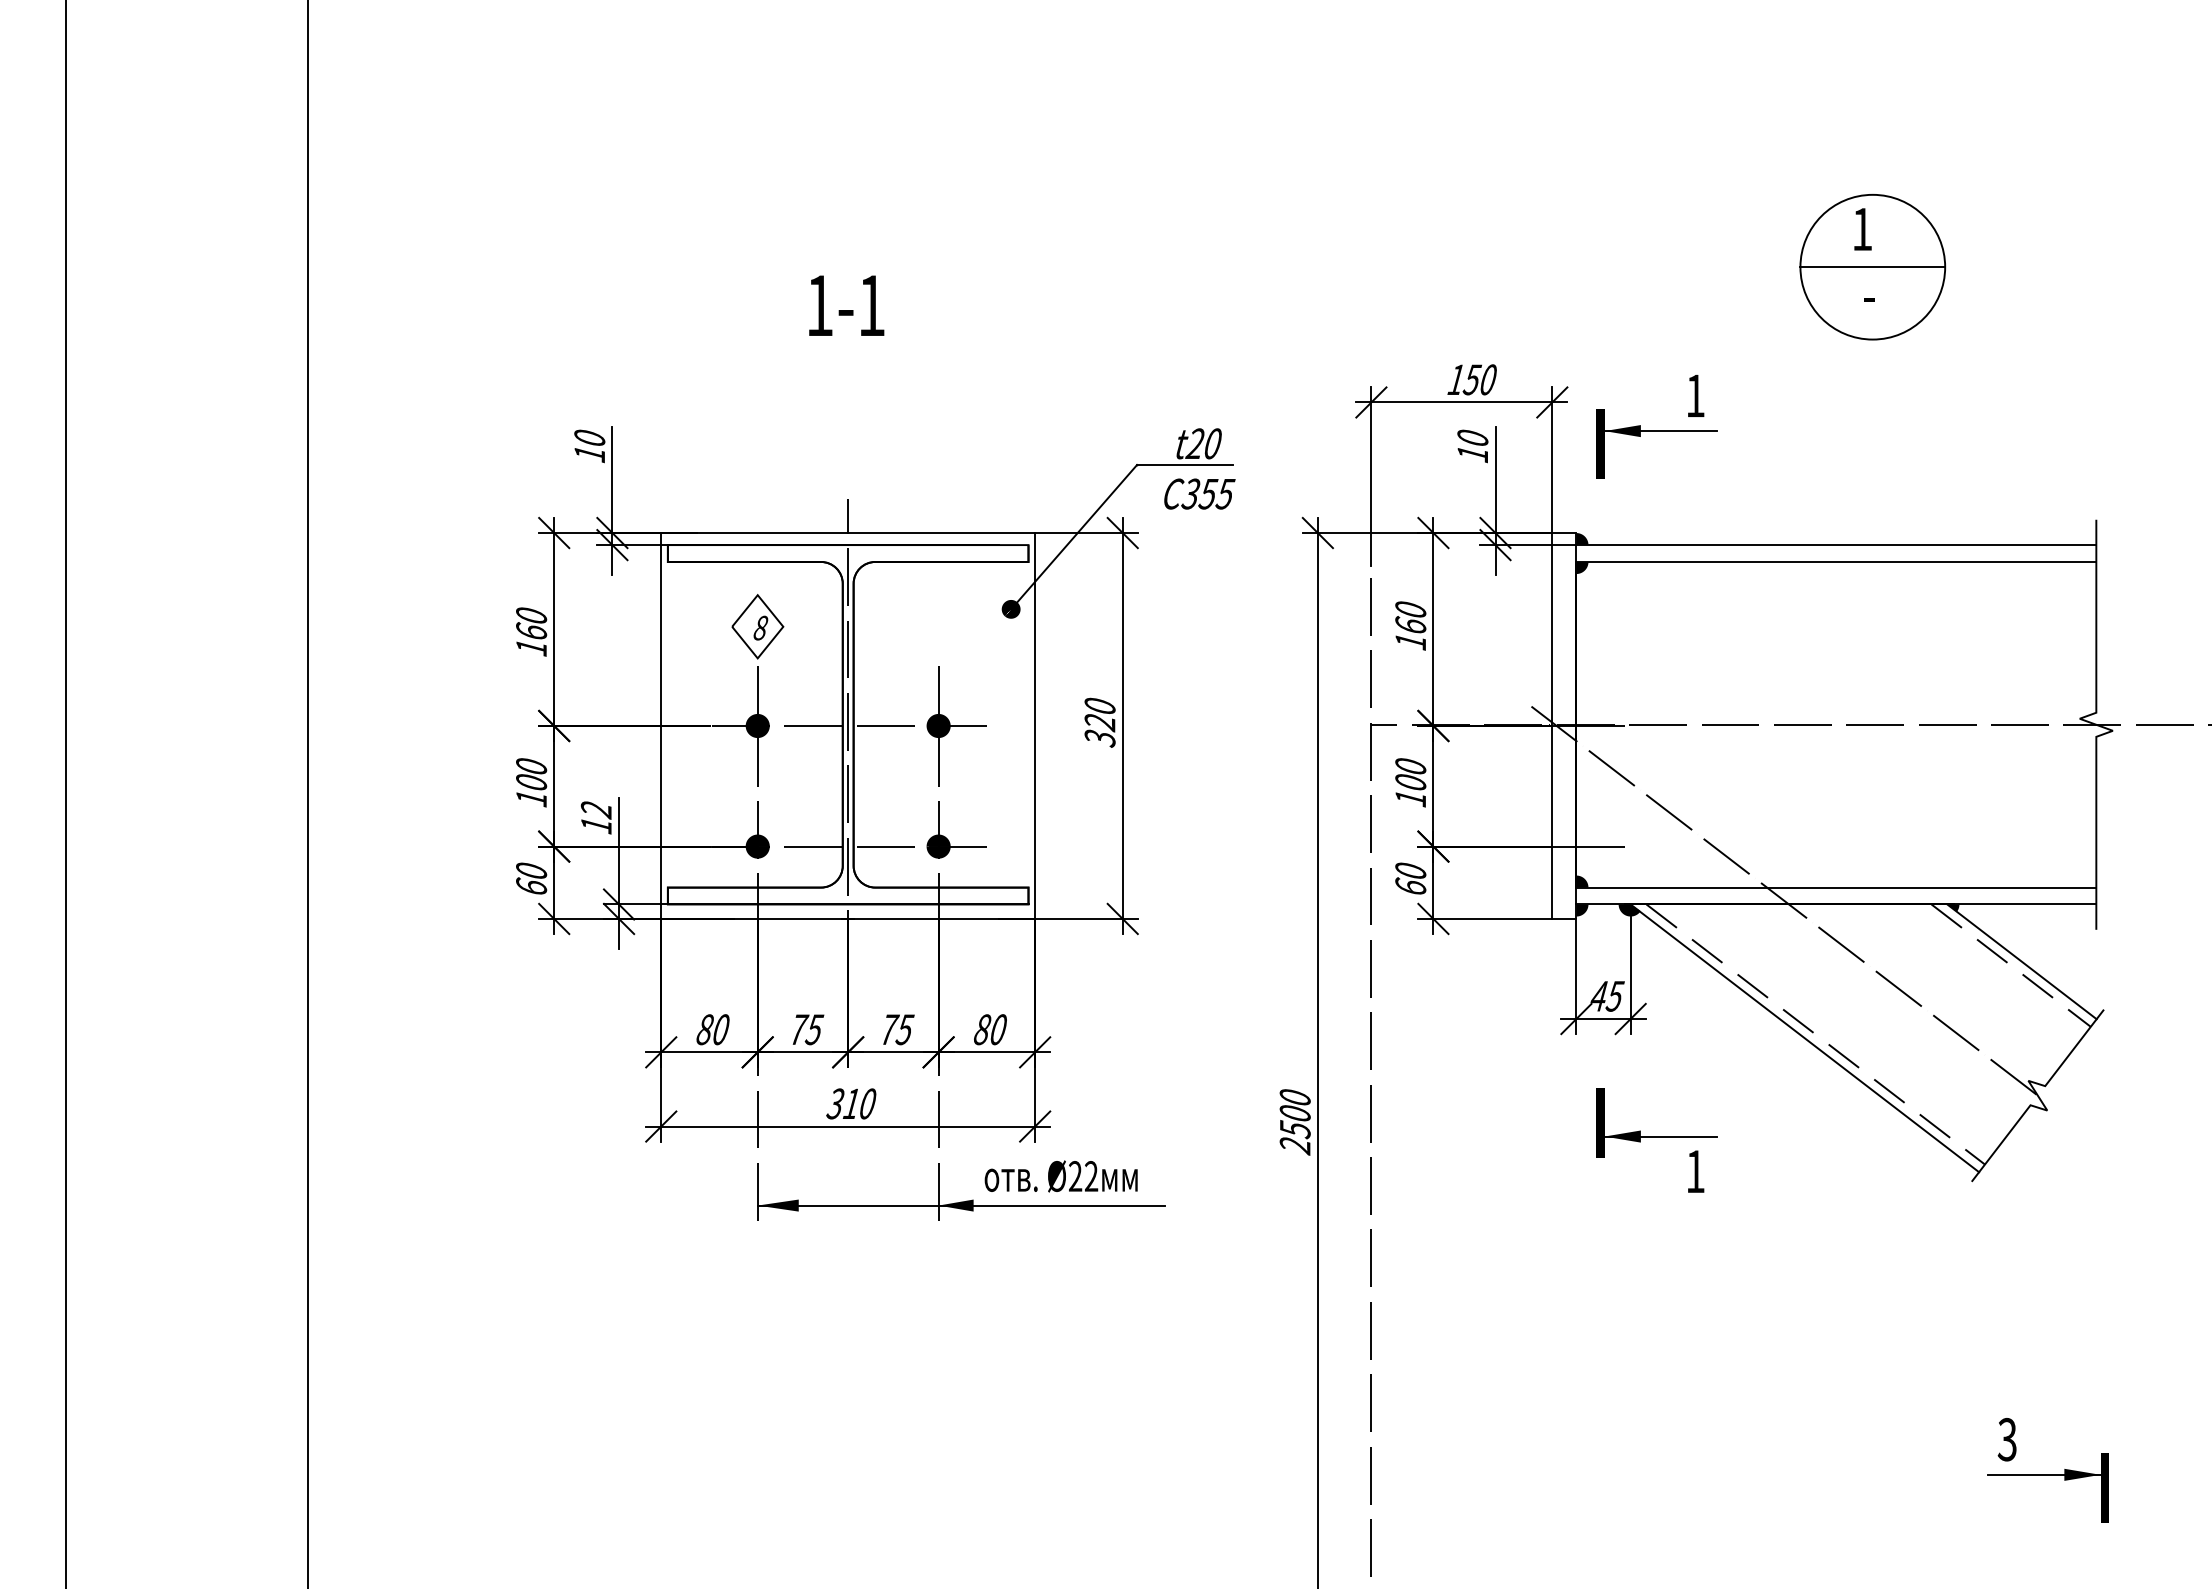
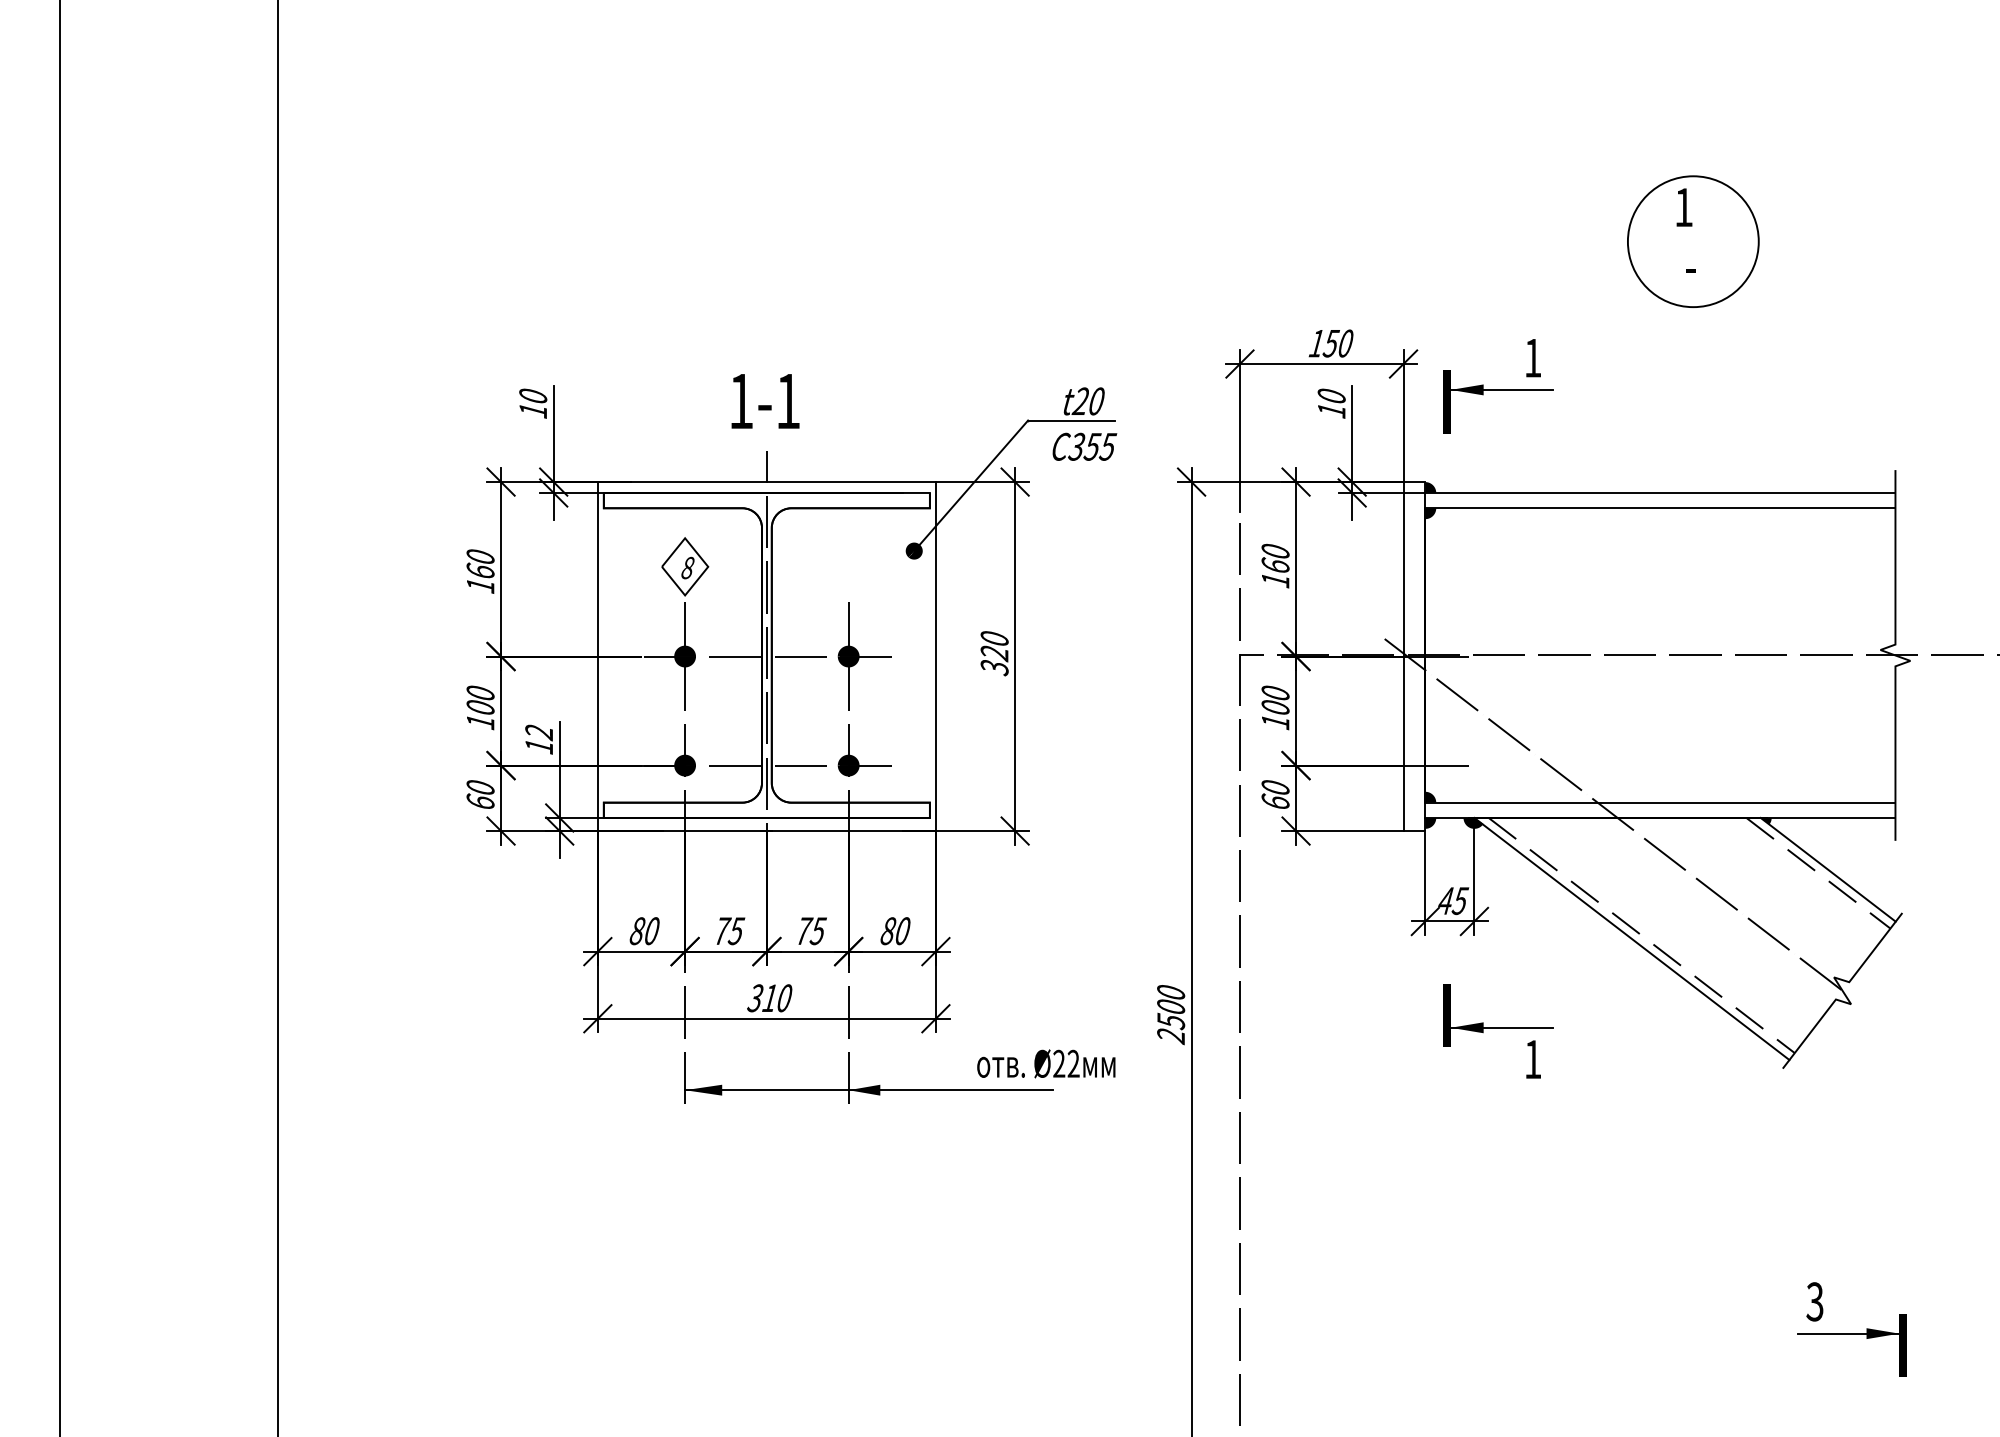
line: (1872, 267) -> (1693, 241), removed
text: (846, 305) -> (765, 401), moved
text: (1060, 1176) -> (1045, 1063), moved

